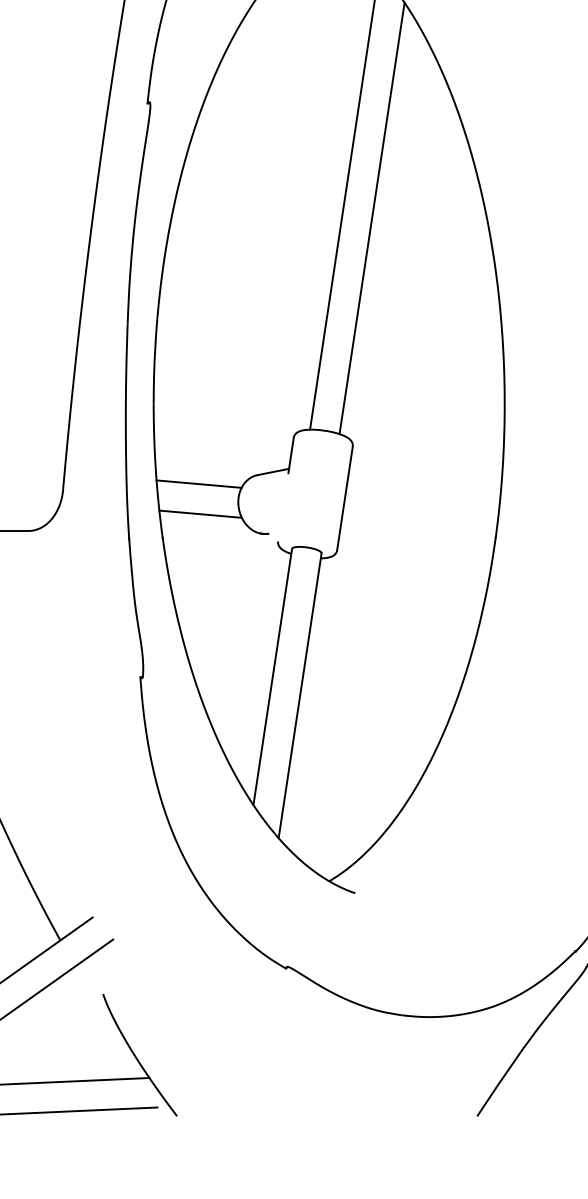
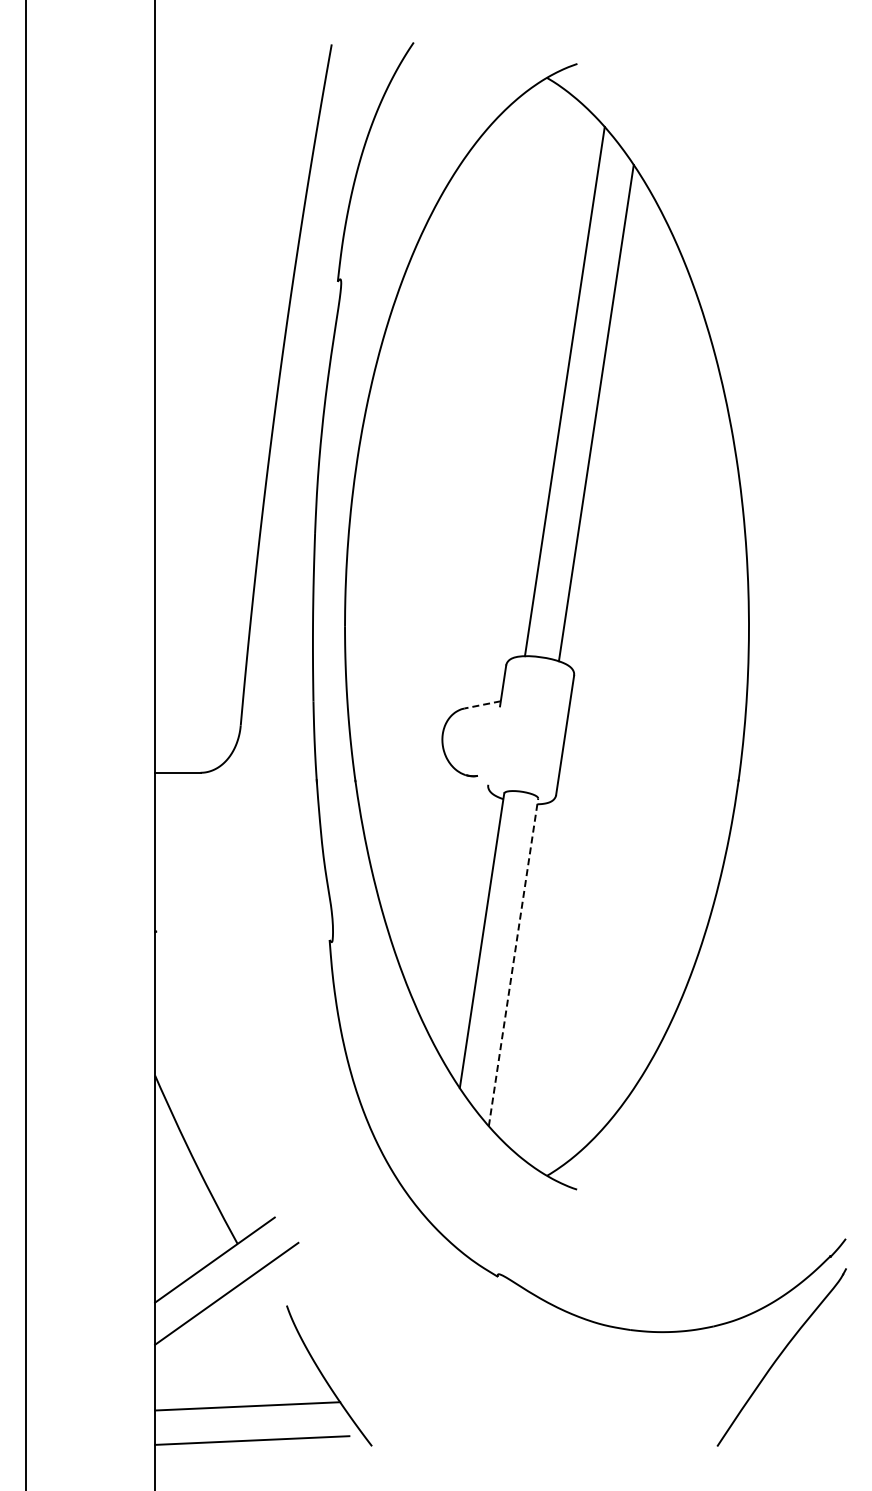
line: (273, 471) -> (482, 704), solid -> dashed
line: (199, 483) -> (397, 718), removed
line: (200, 514) -> (398, 753), removed
line: (300, 695) -> (513, 962), solid -> dashed

